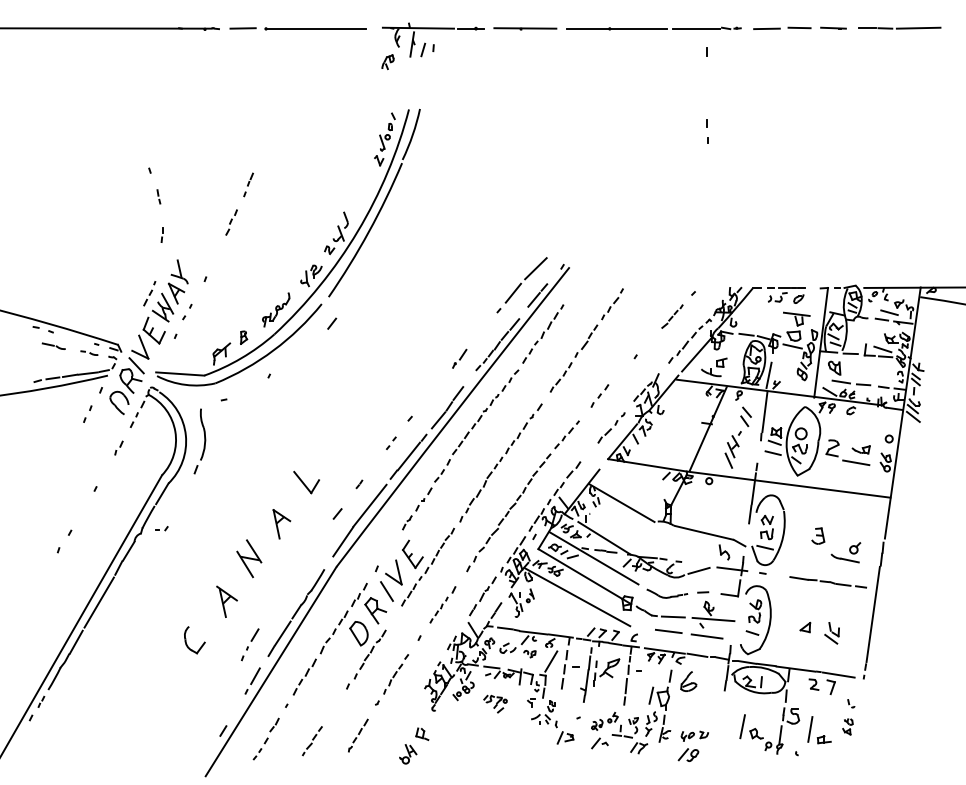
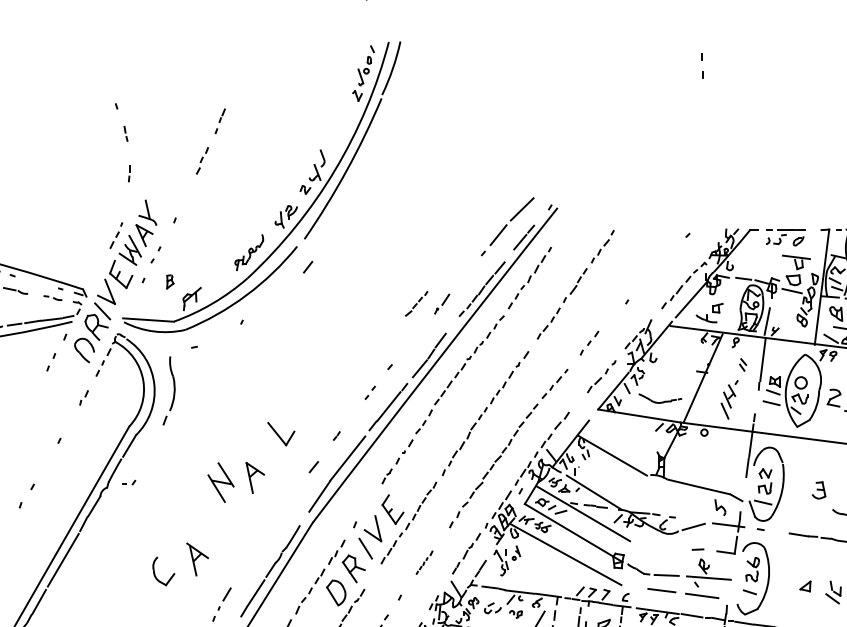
part: (672, 316) -> (416, 303), moved
part: (244, 337) -> (170, 281), moved
part: (745, 416) -> (742, 364), size x0.6
part: (249, 558) -> (221, 482), moved
part: (667, 593) -> (660, 398), moved
part: (442, 604) -> (424, 562), size x0.6
part: (186, 640) -> (155, 571), moved

